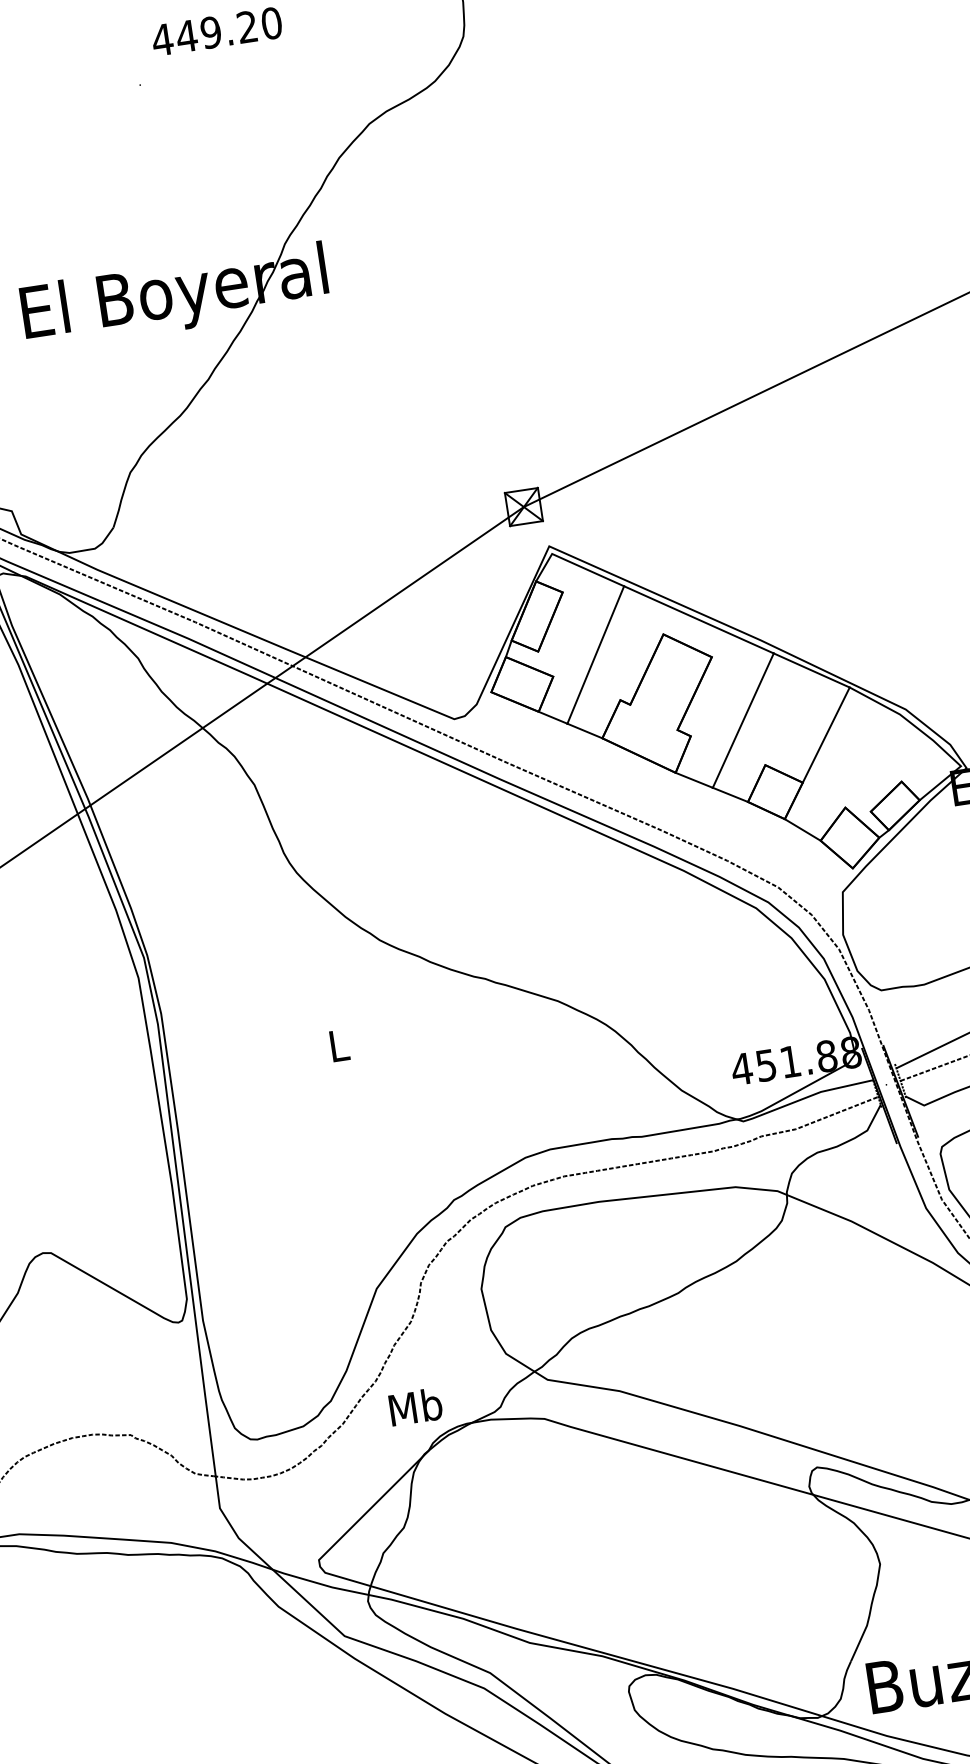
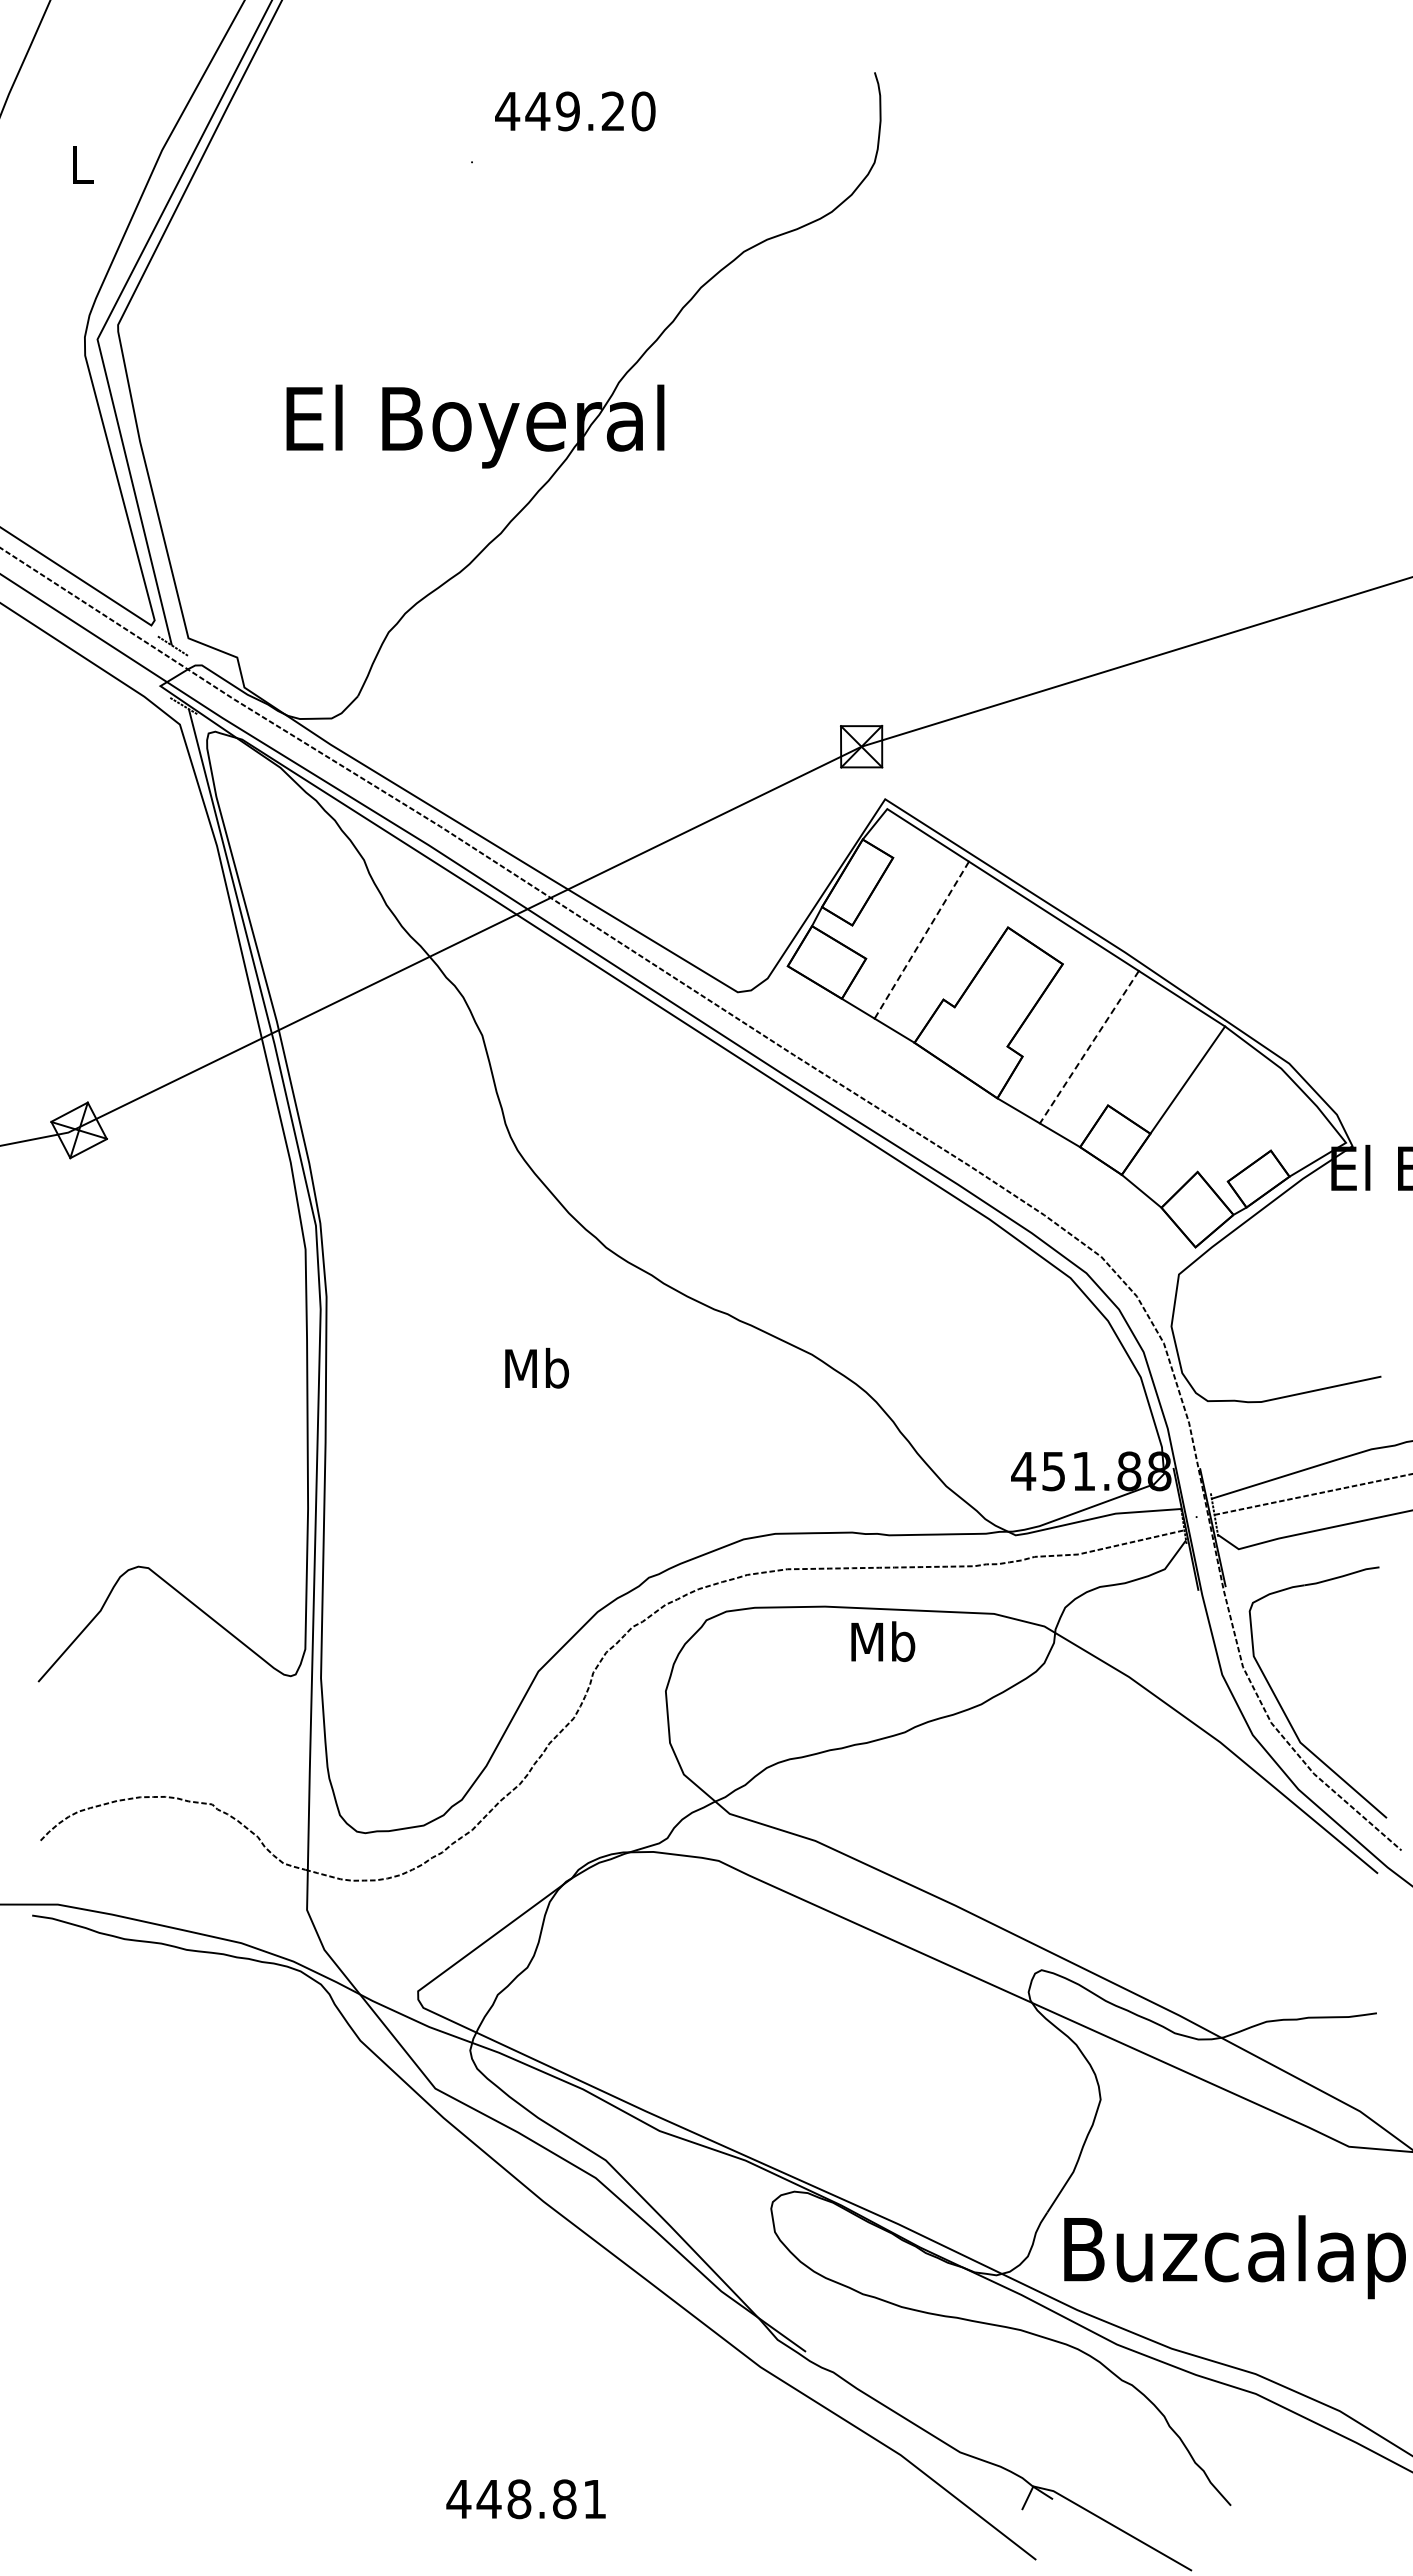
line: (595, 655) -> (921, 940), solid -> dashed
line: (743, 720) -> (1089, 1047), solid -> dashed
text: (339, 1044) -> (537, 1367), L -> Mb
text: (416, 1406) -> (883, 1641), moved

